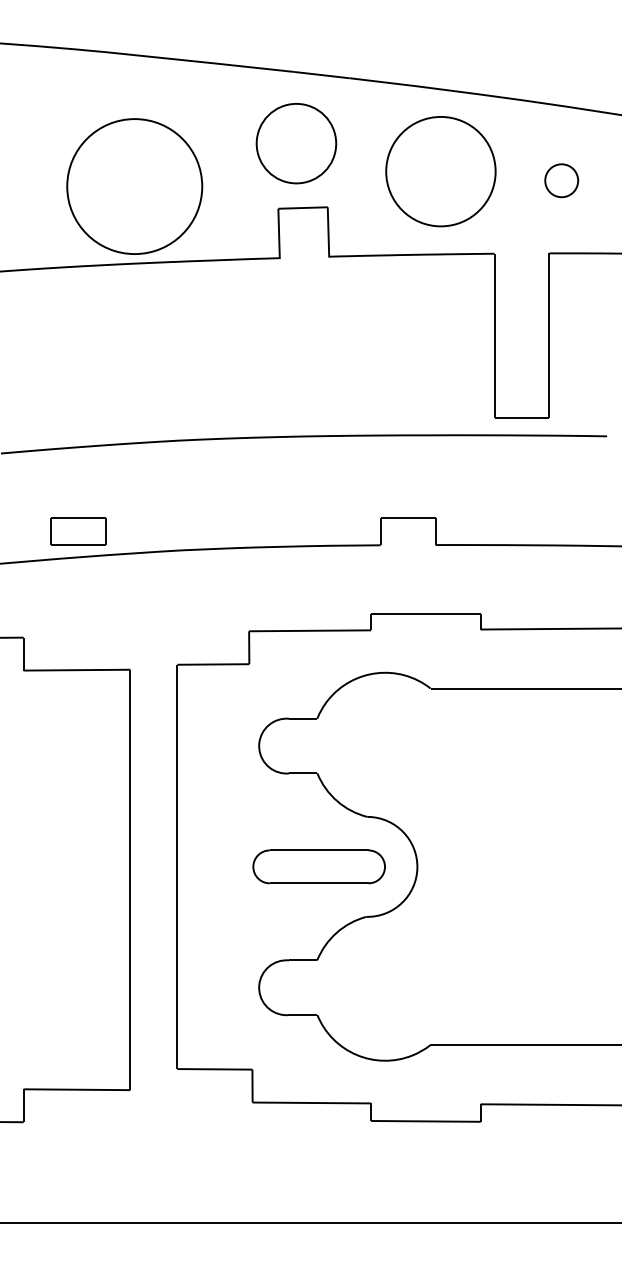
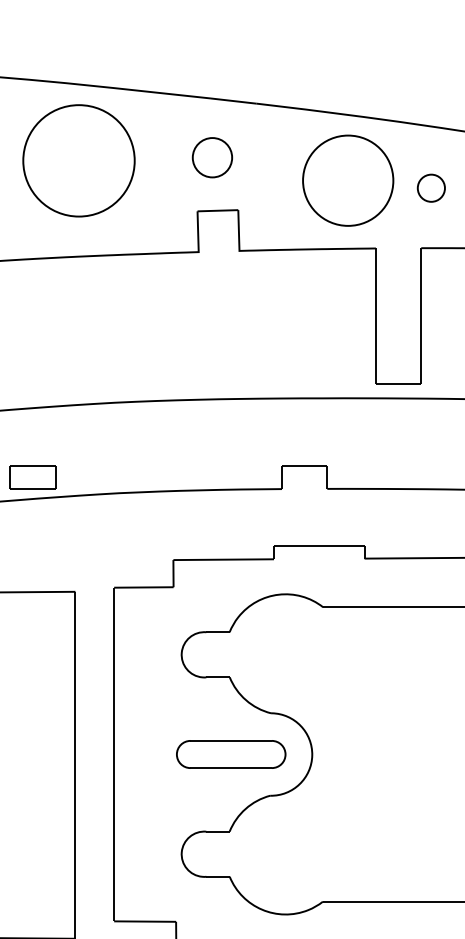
part: (296, 143) -> (212, 157), size x0.6
part: (440, 171) -> (347, 180), moved
part: (134, 186) -> (78, 160), moved

